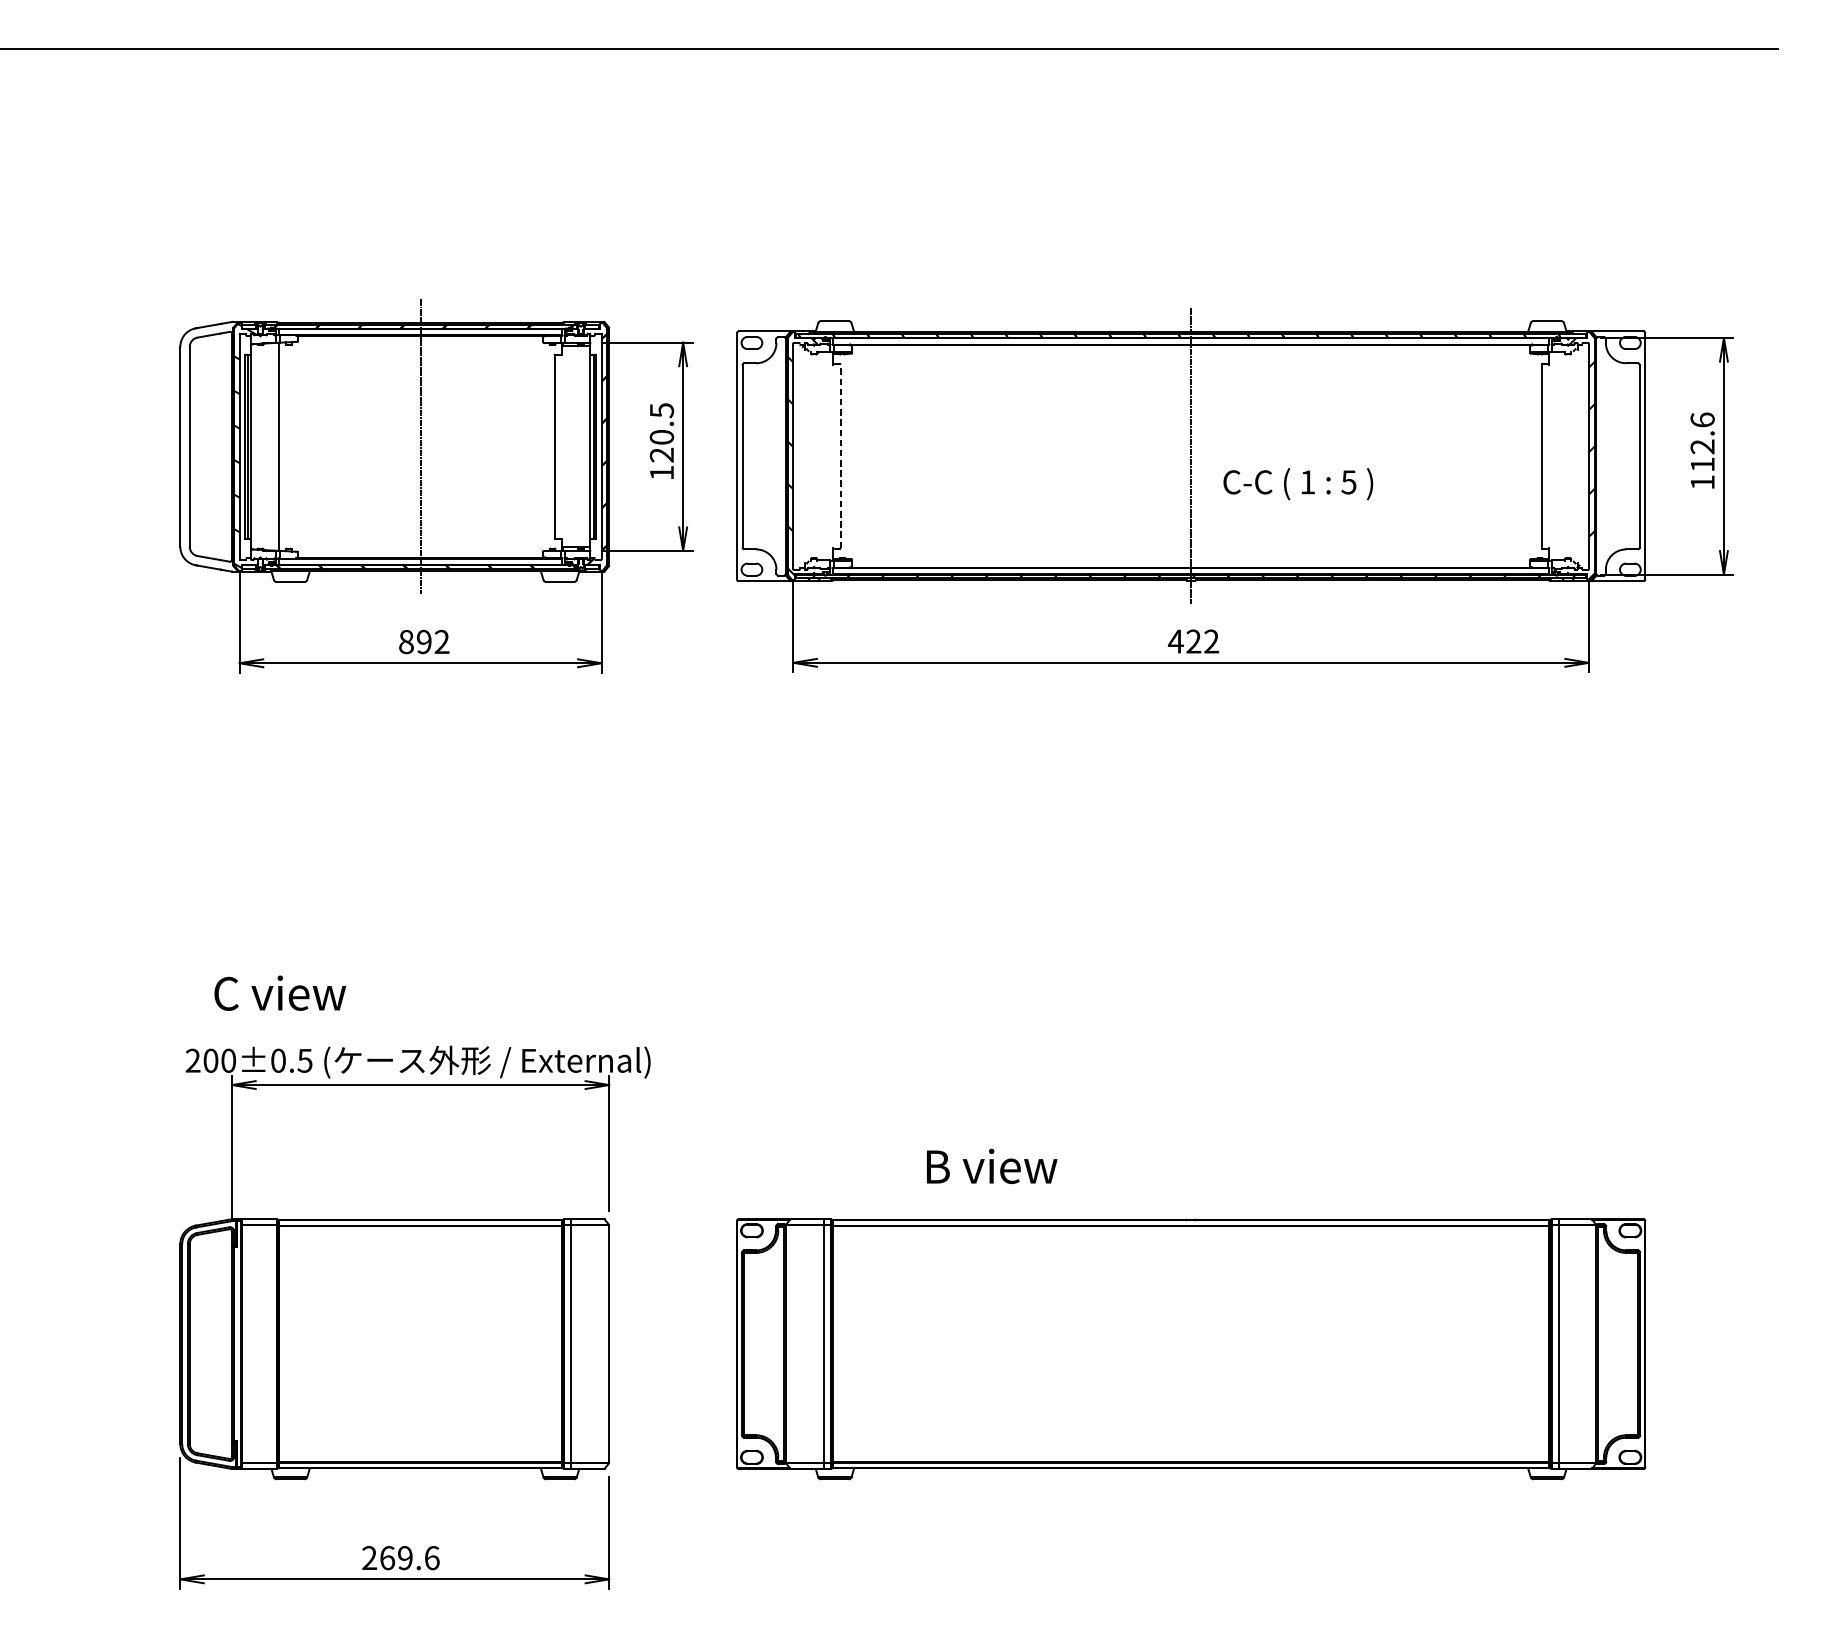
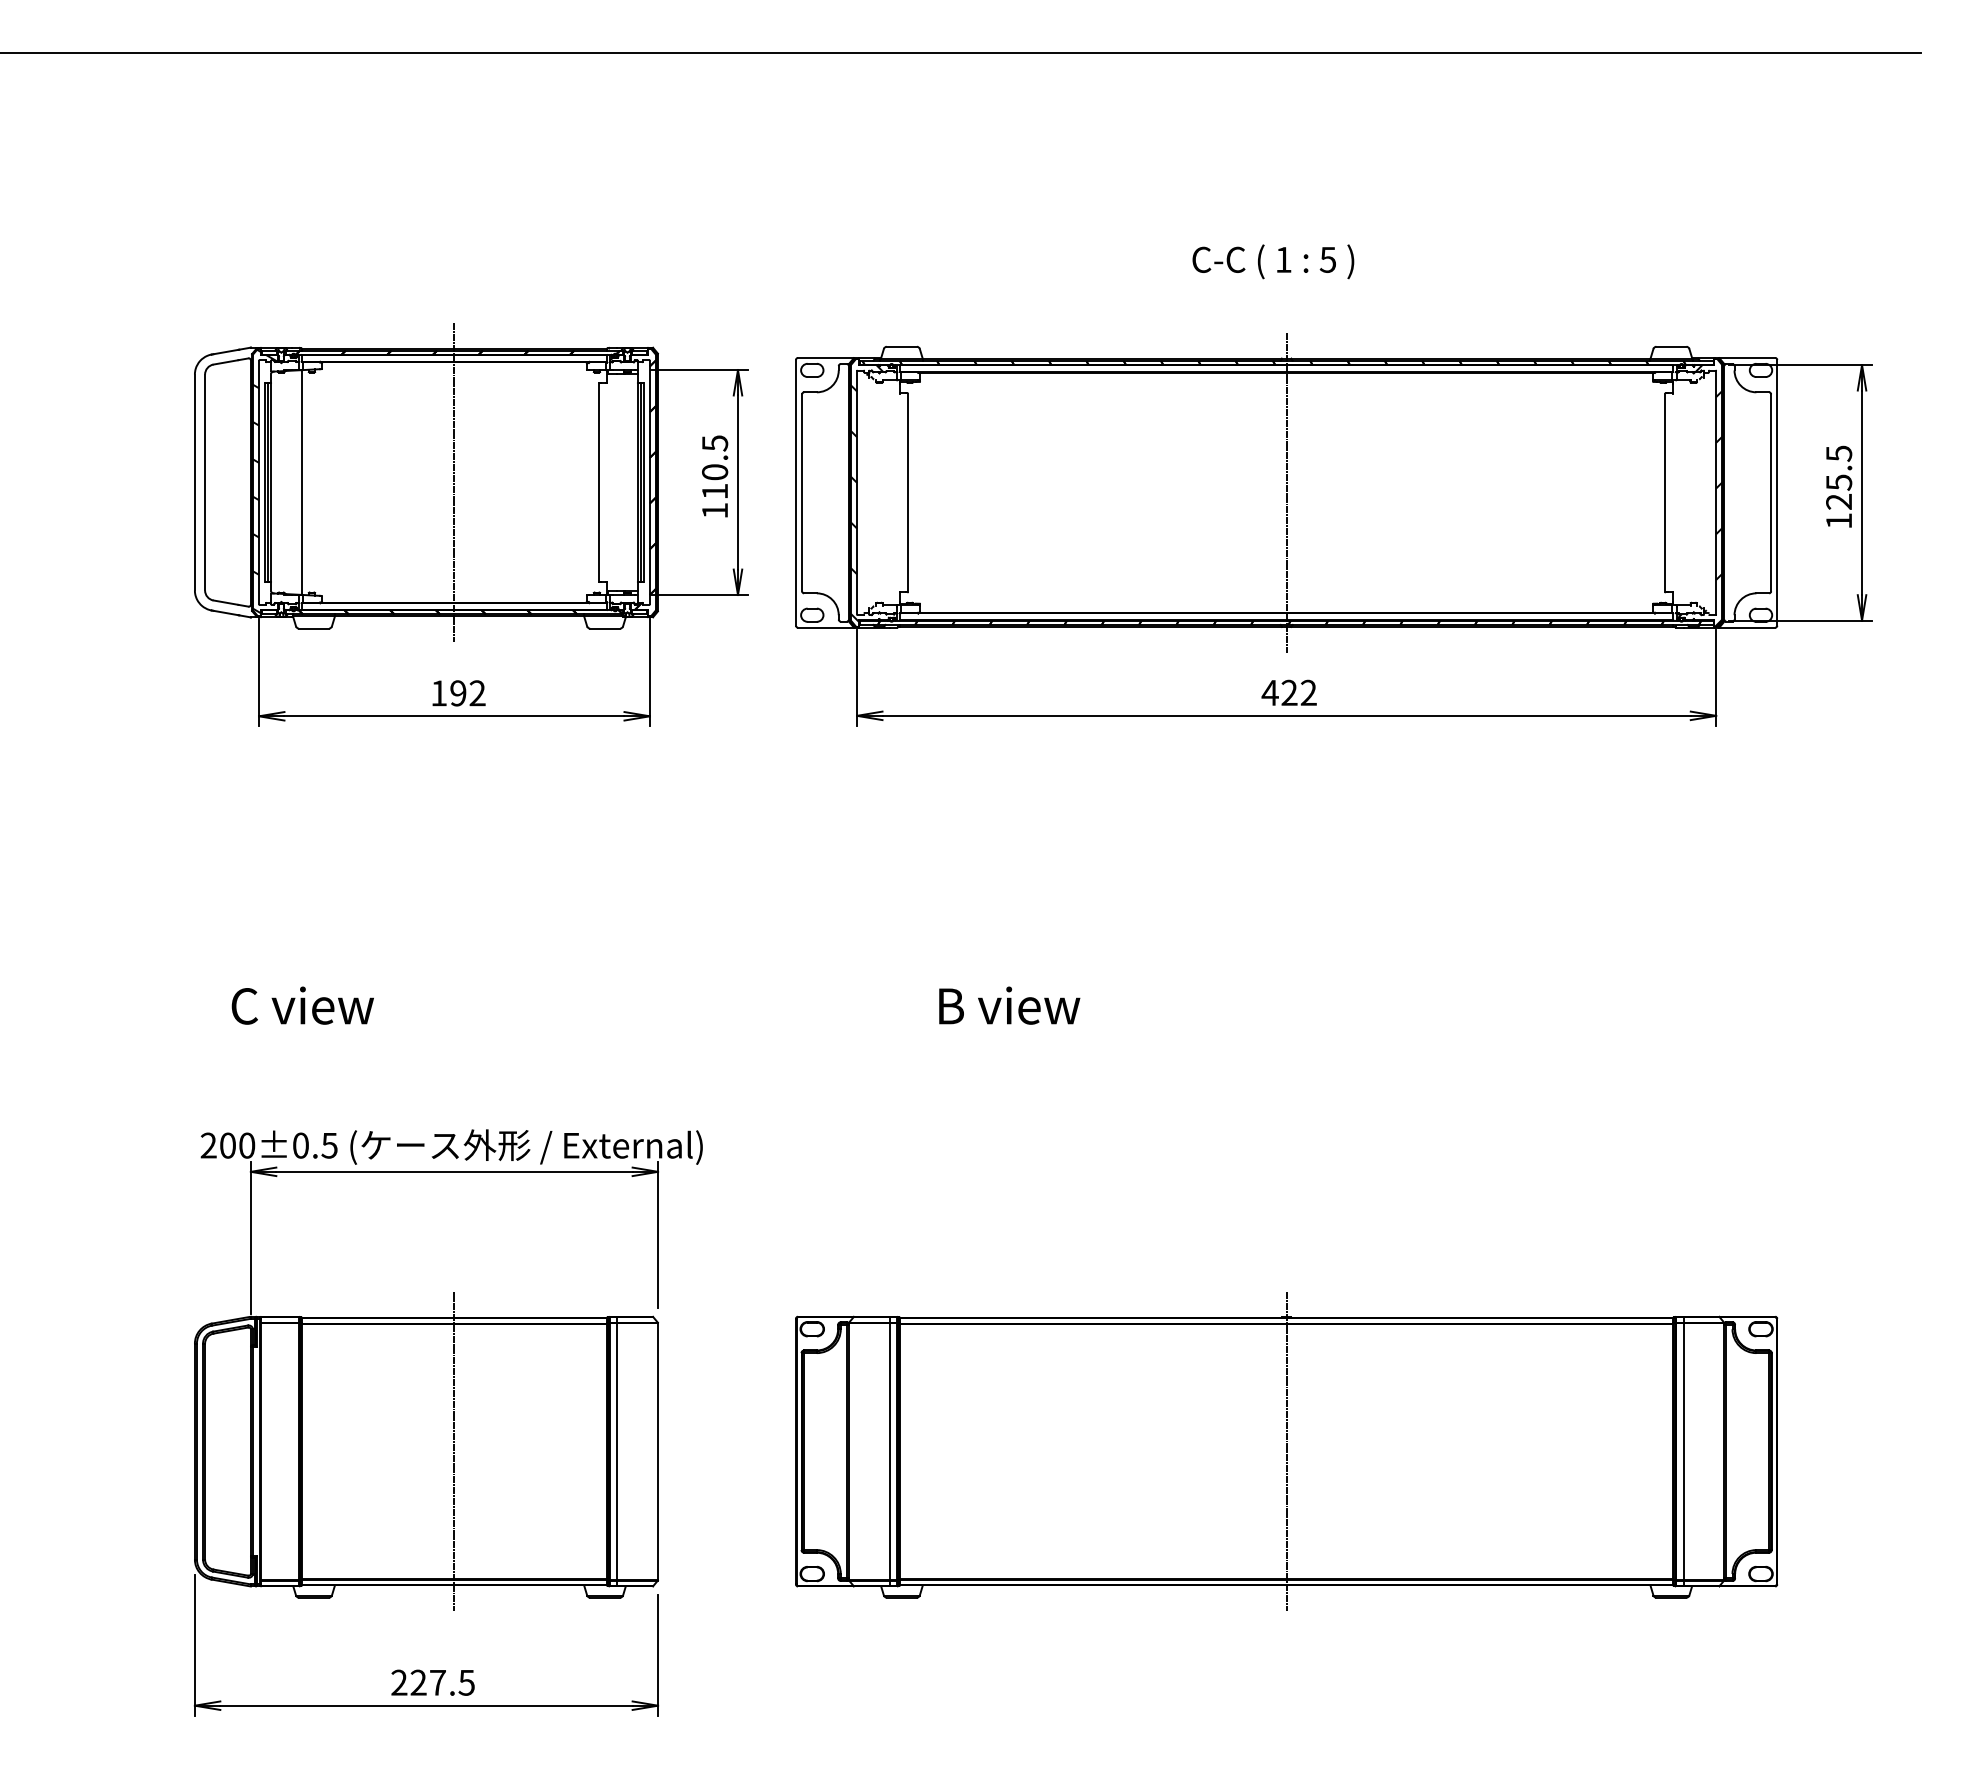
text: (1703, 442) -> (1839, 477), 112.6 -> 125.5
text: (661, 455) -> (714, 491), 120.5 -> 110.5
line: (840, 456) -> (907, 492), dashed -> solid
text: (1298, 483) -> (1273, 261), moved
text: (406, 642) -> (439, 693), 892 -> 192
text: (279, 993) -> (302, 1005), moved
text: (991, 1166) -> (1009, 1005), moved
line: (420, 1343) -> (454, 1451), added
line: (1191, 1343) -> (1286, 1450), added
text: (409, 1557) -> (442, 1682), 269.6 -> 227.5

